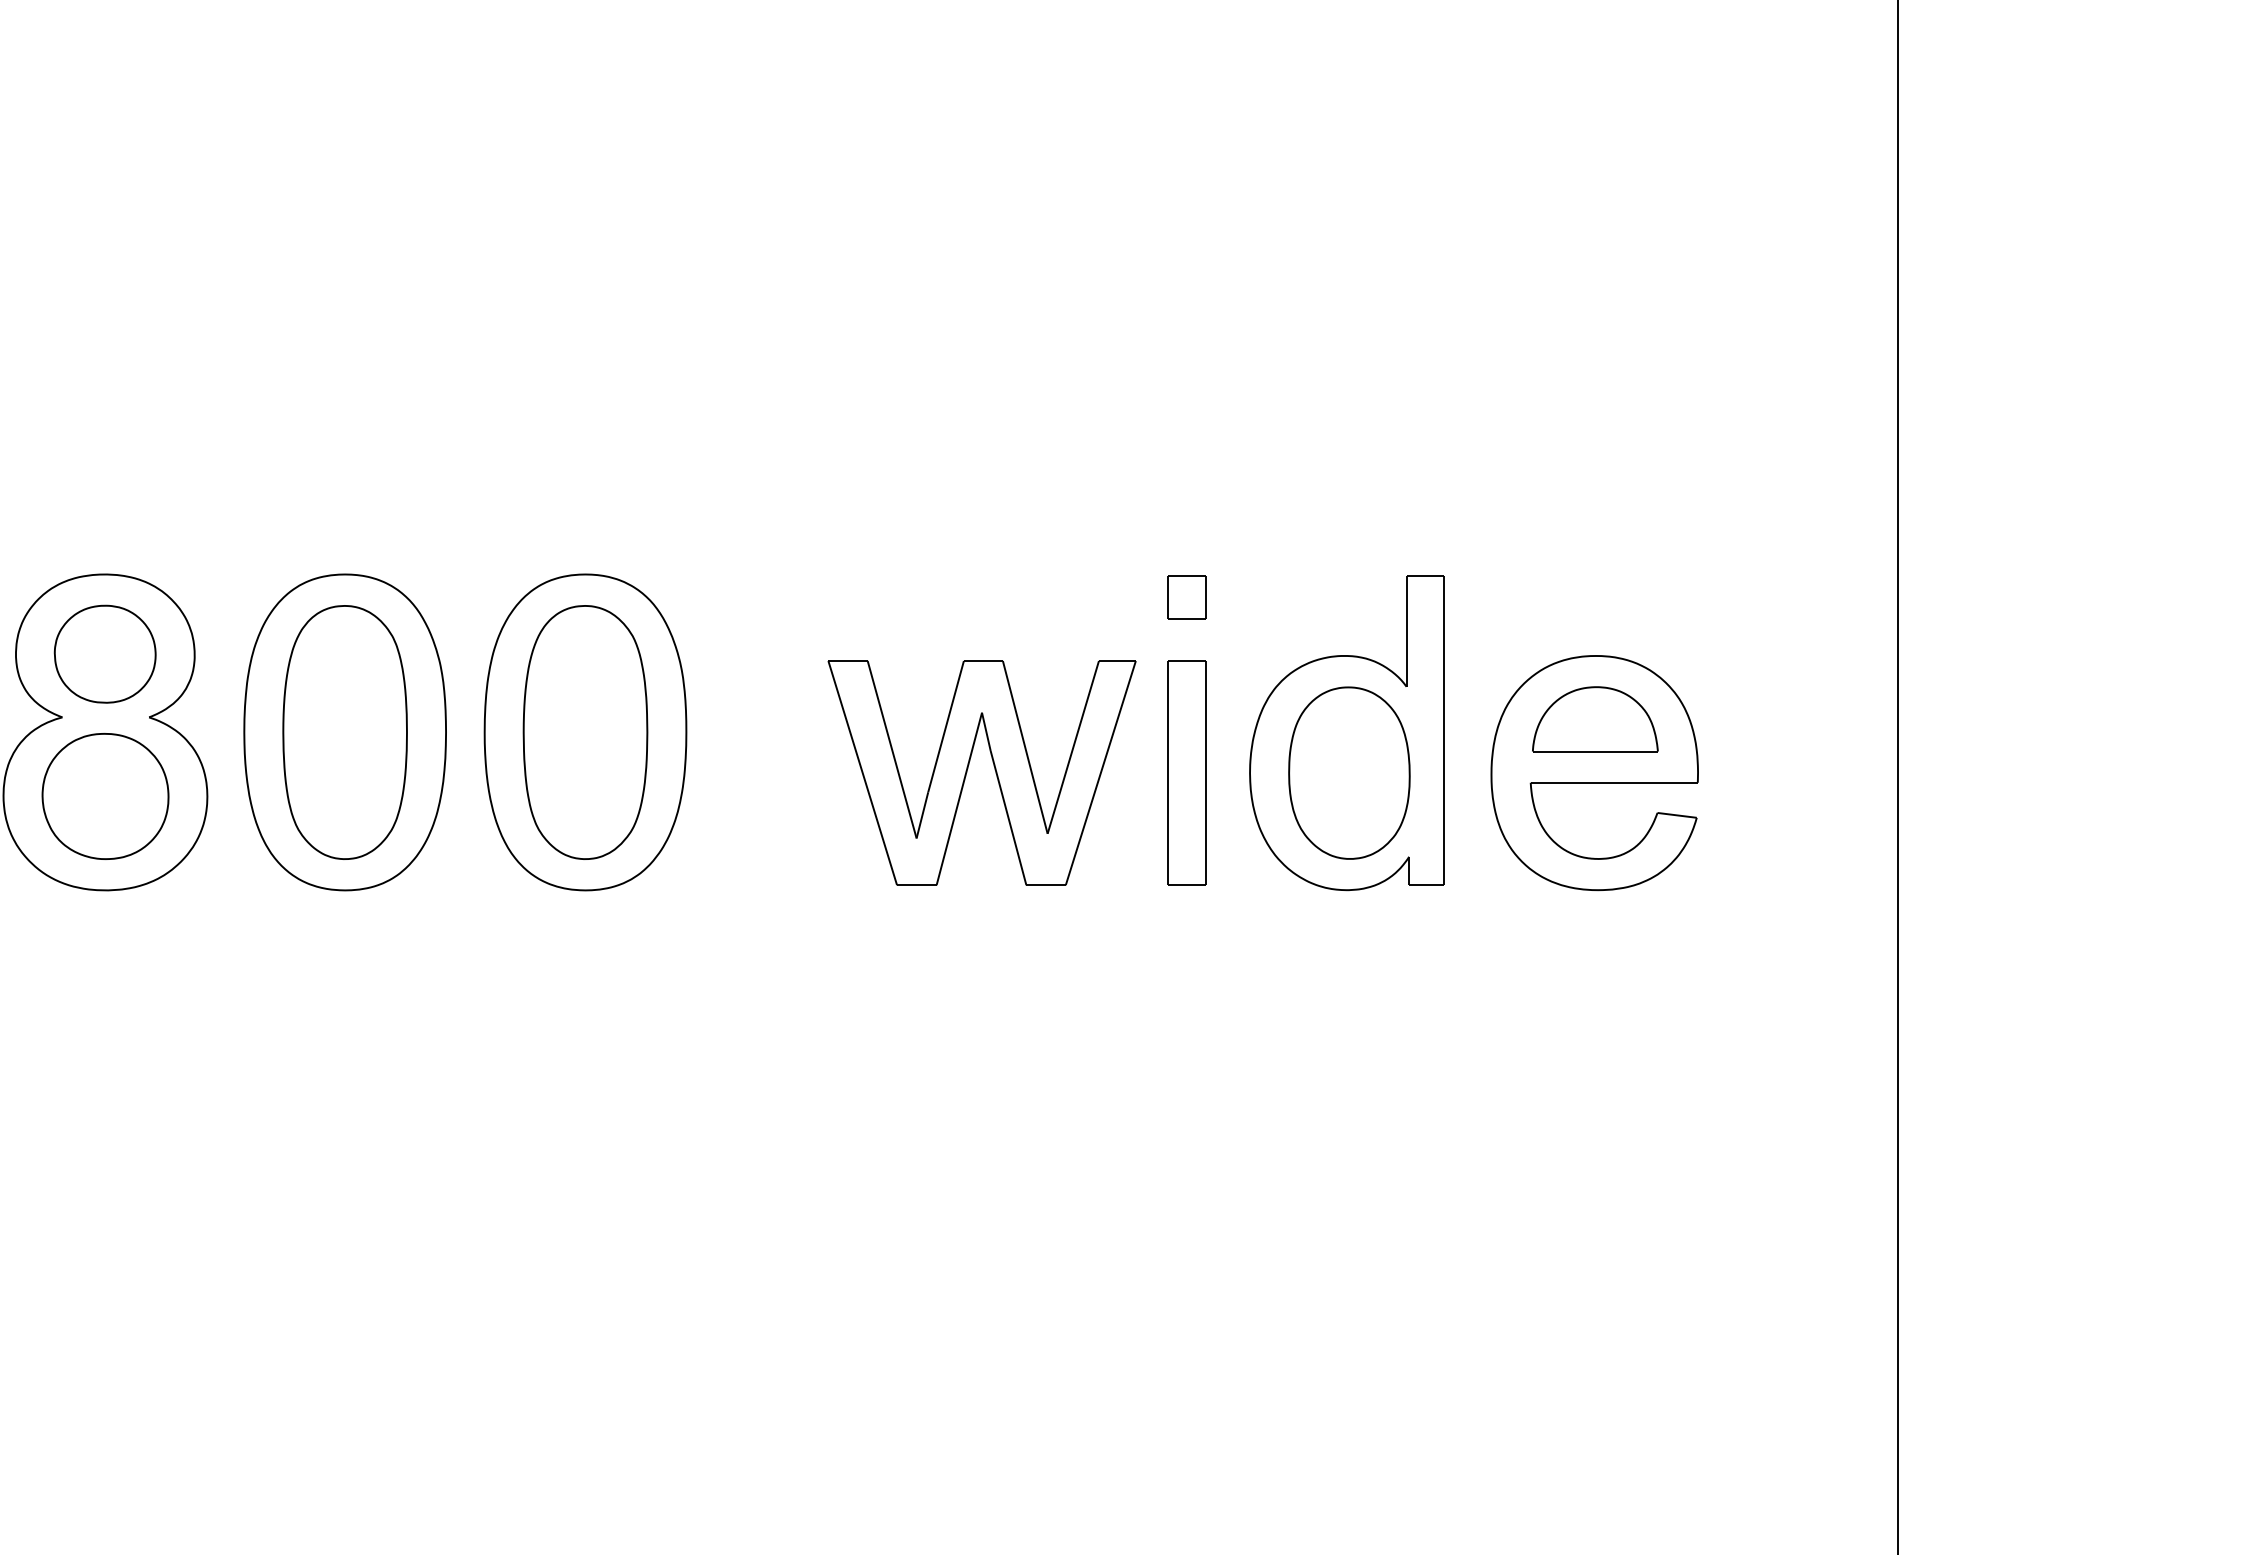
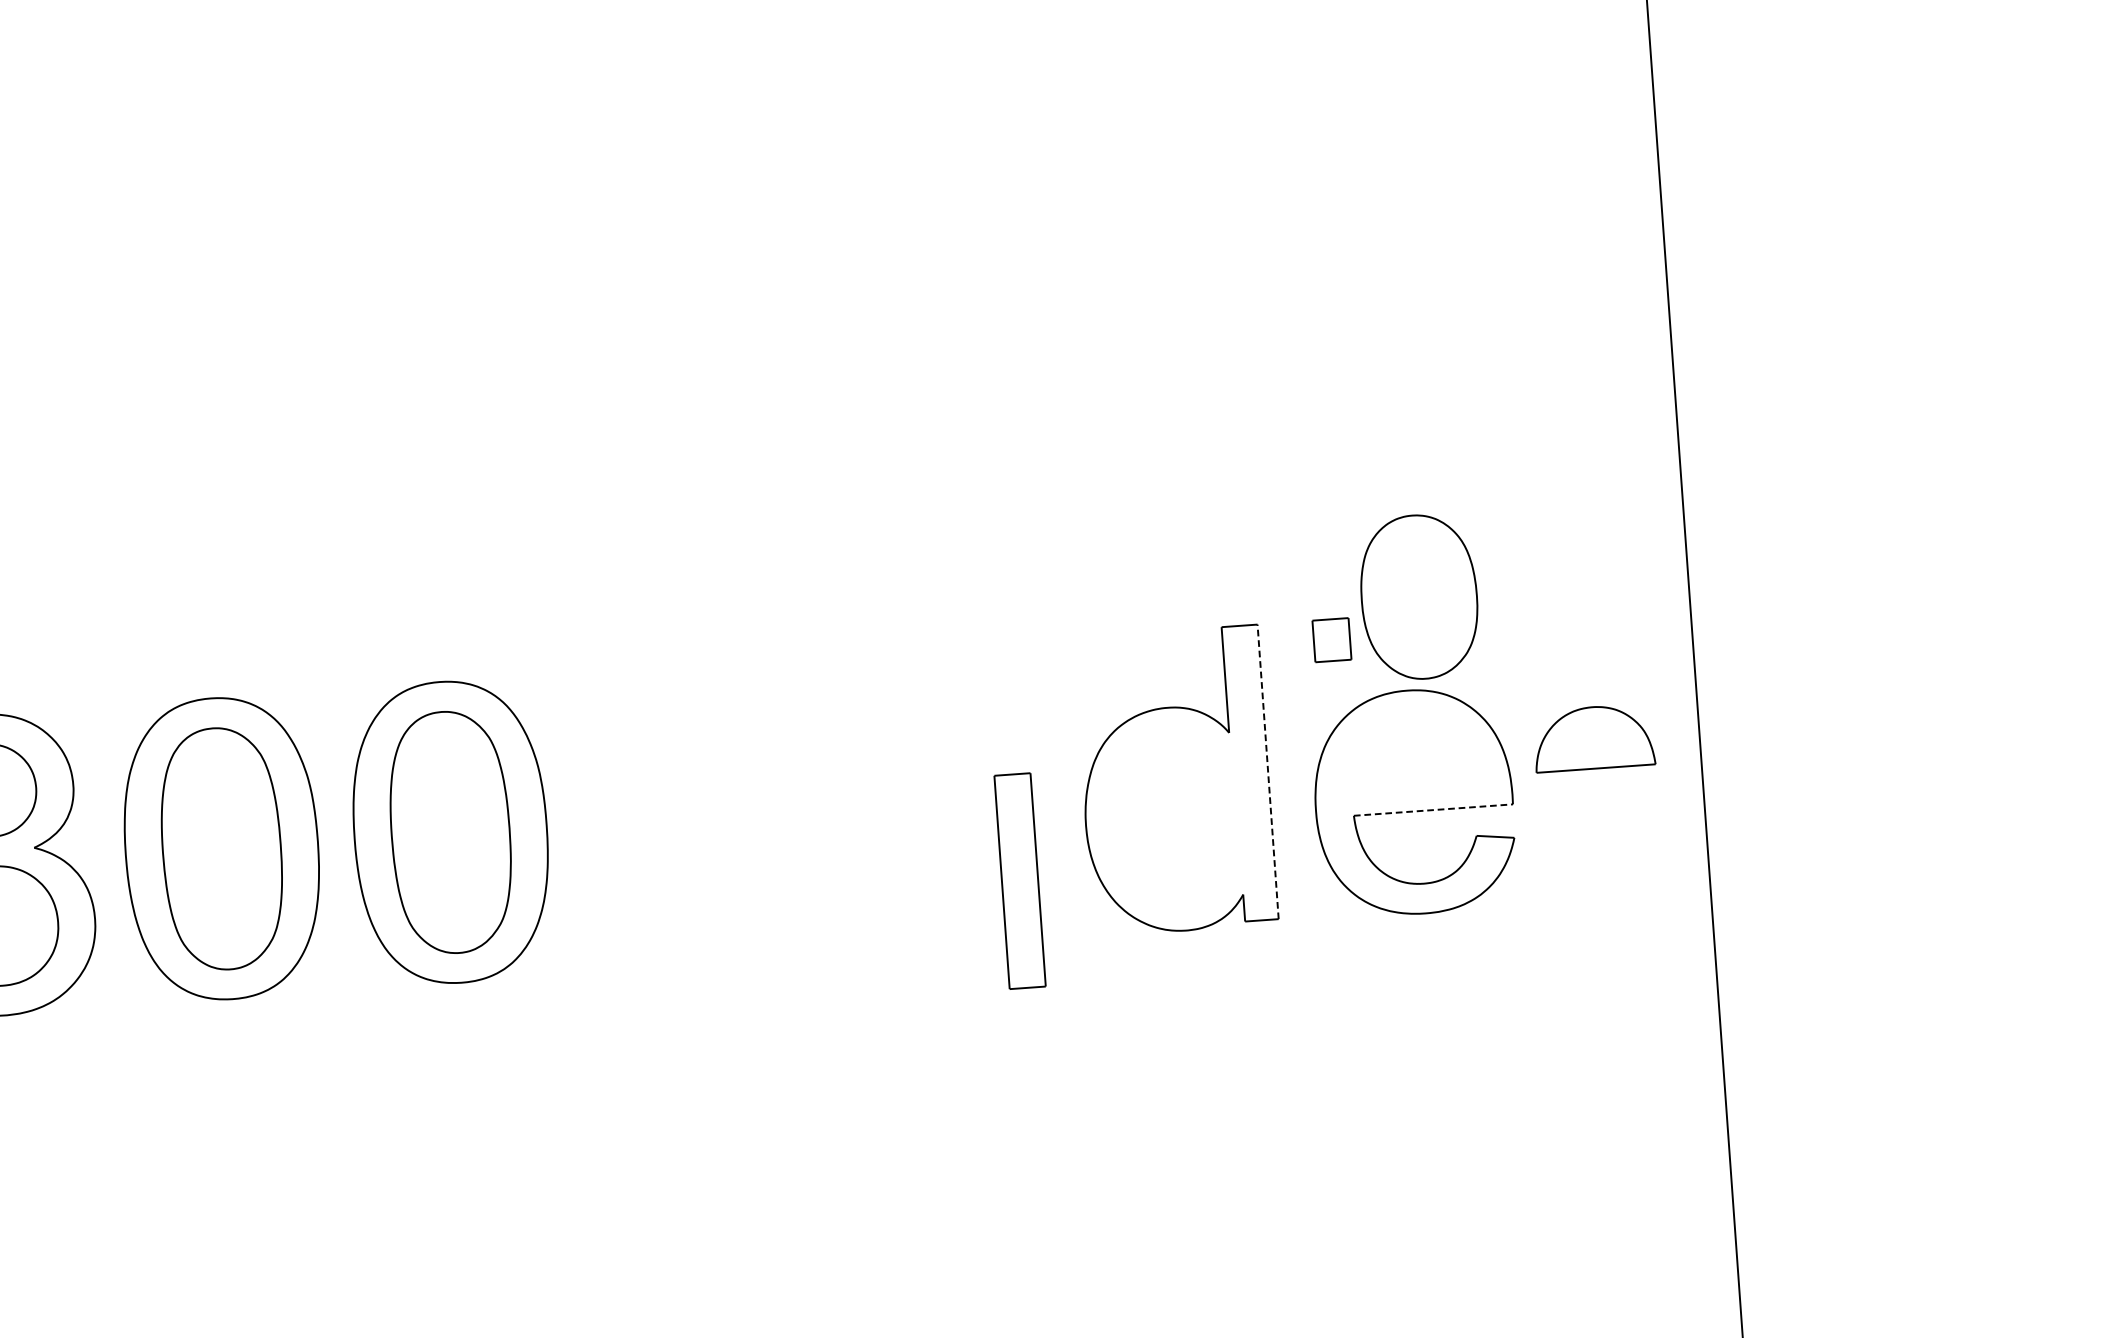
part: (1186, 597) -> (1331, 640), moved
part: (1595, 719) -> (1594, 738), moved
line: (1444, 730) -> (1268, 771), solid -> dashed
part: (994, 769) -> (842, 839), removed
part: (1186, 772) -> (1019, 880), moved
part: (1349, 772) -> (1419, 596), moved
line: (1614, 782) -> (1433, 809), solid -> dashed

